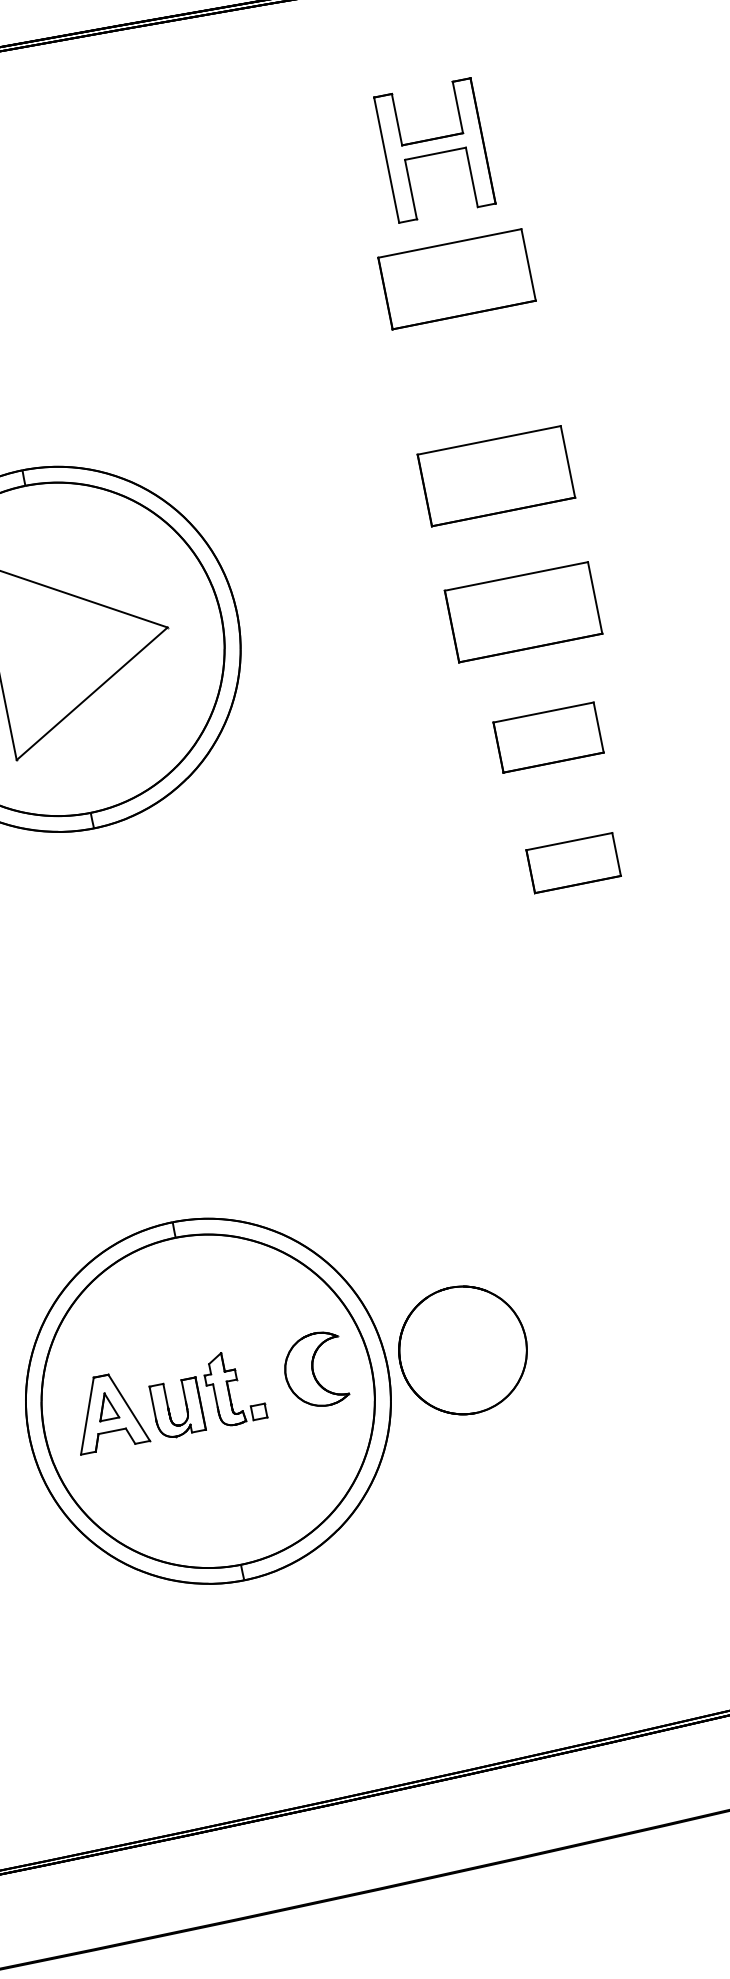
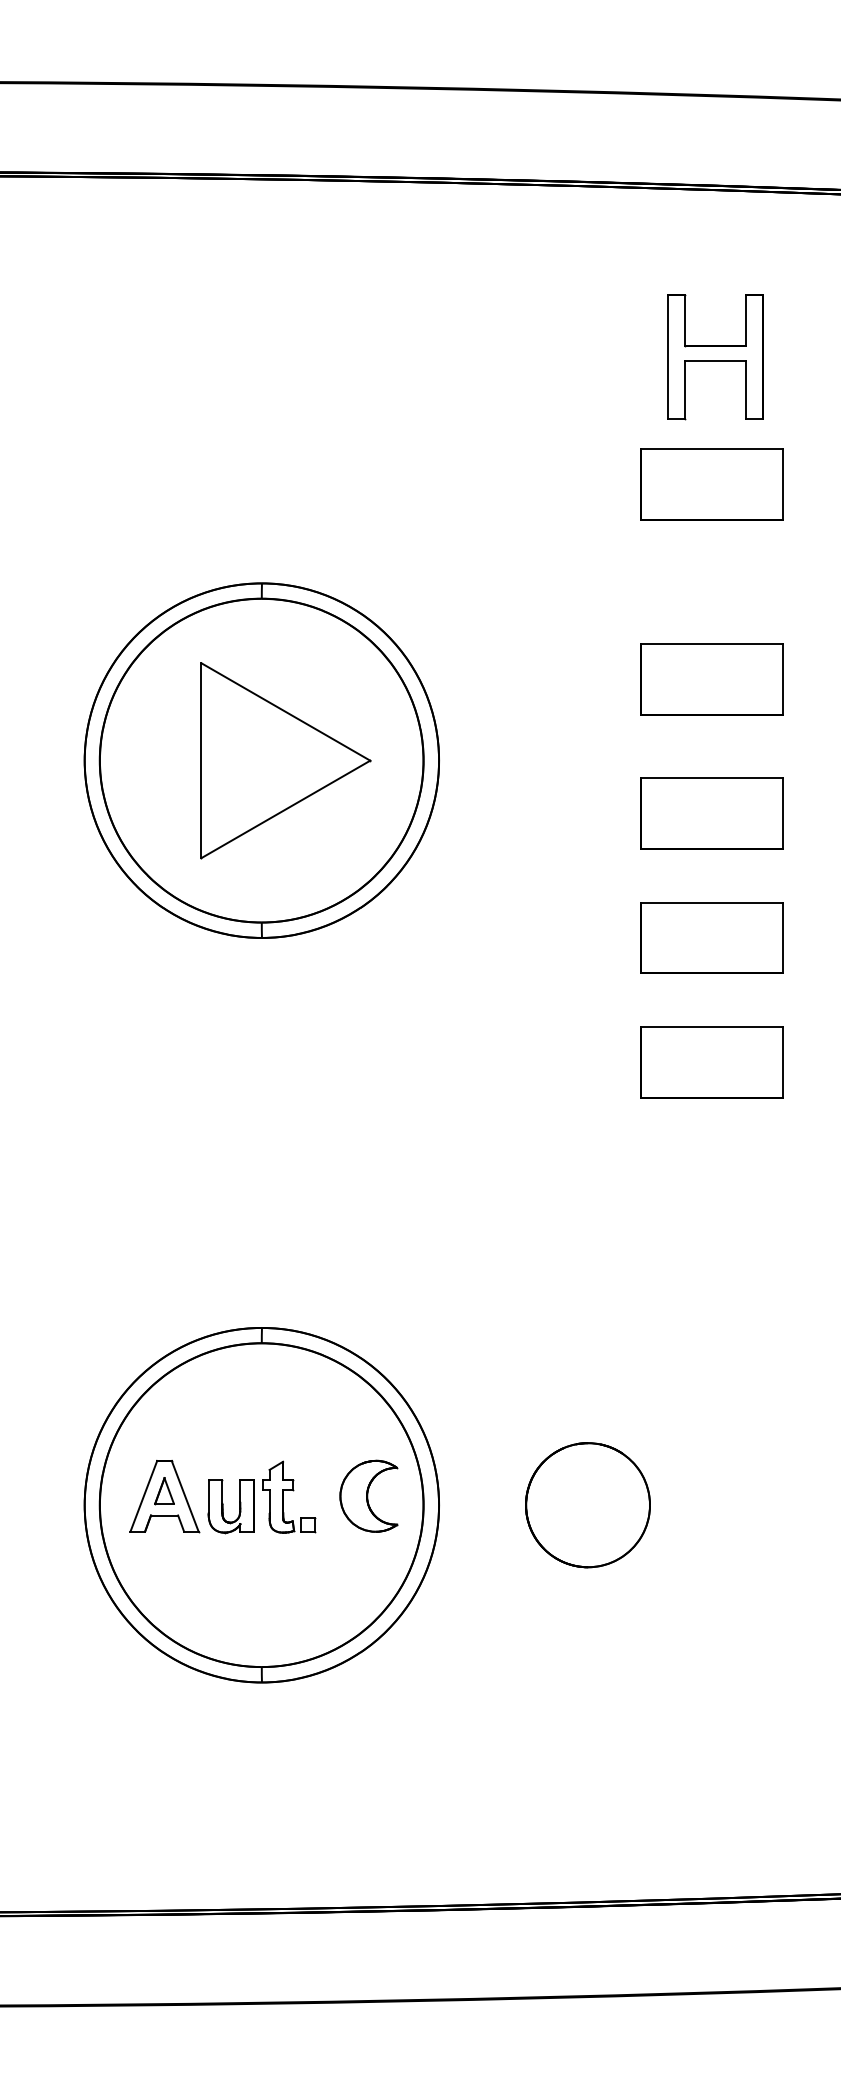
part: (547, 737) -> (711, 937), size x1.43
part: (573, 863) -> (711, 1062), size x1.67
part: (462, 1350) -> (587, 1505), moved

